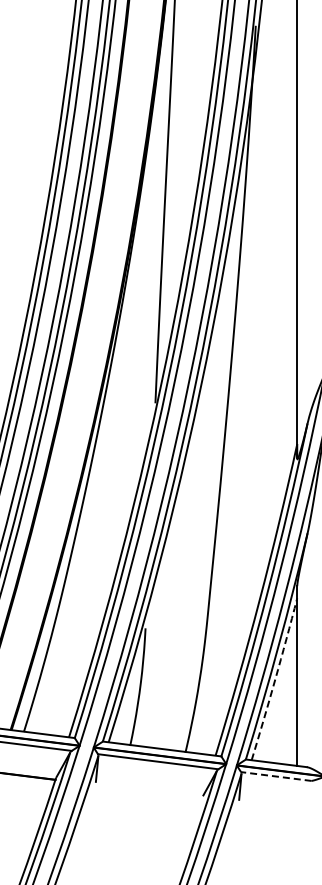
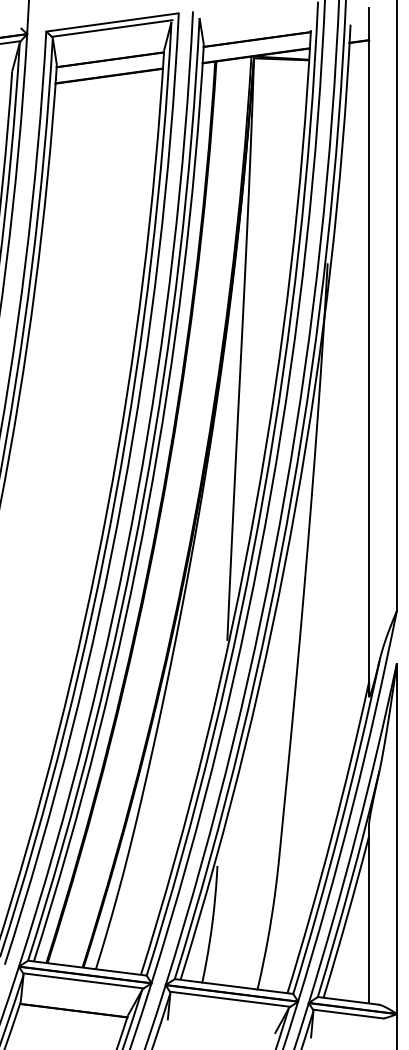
arc: (275, 679) -> (347, 917), dashed -> solid
line: (276, 776) -> (348, 1014), dashed -> solid

